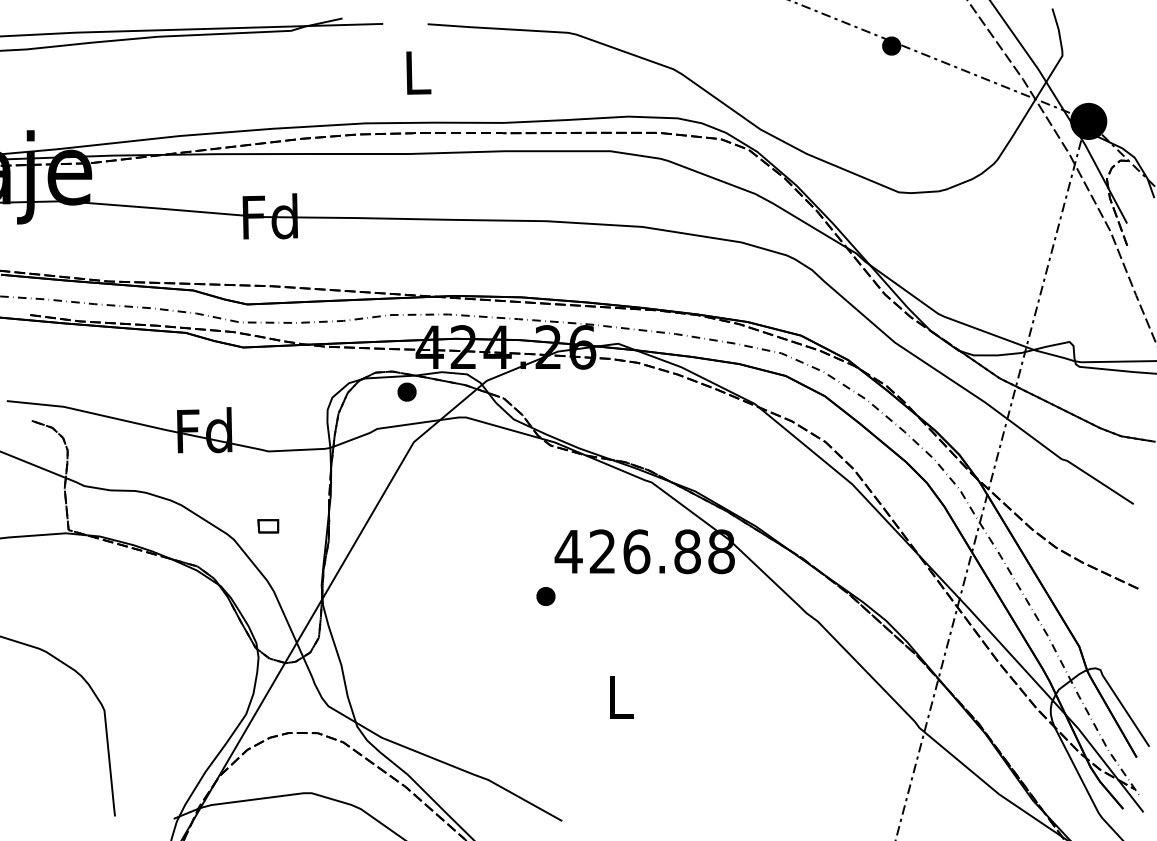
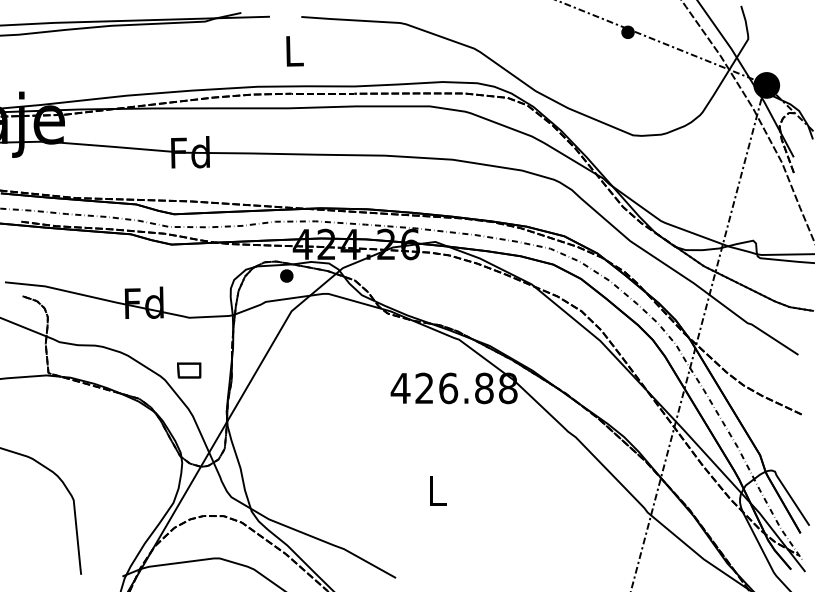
part: (267, 526) -> (188, 370), size x1.6
part: (545, 595) -> (384, 419), removed

